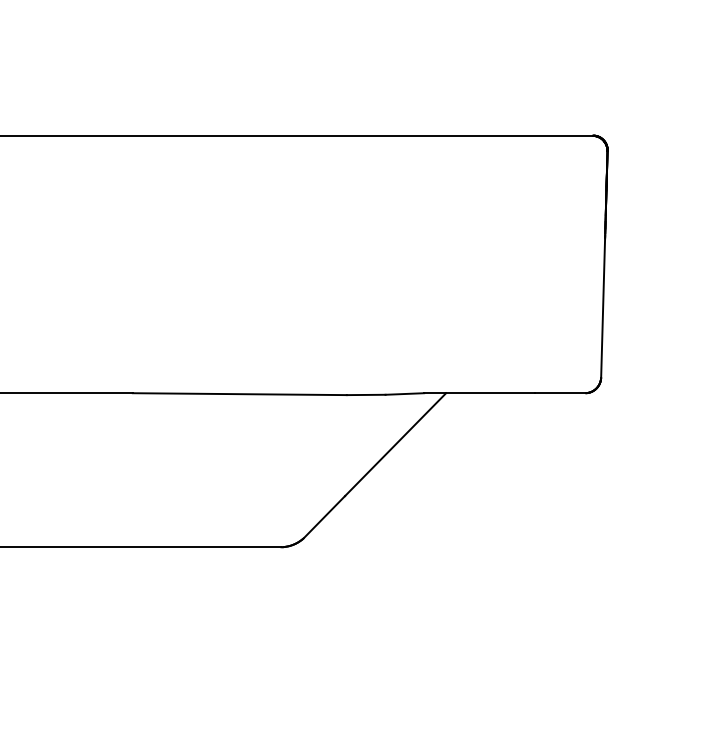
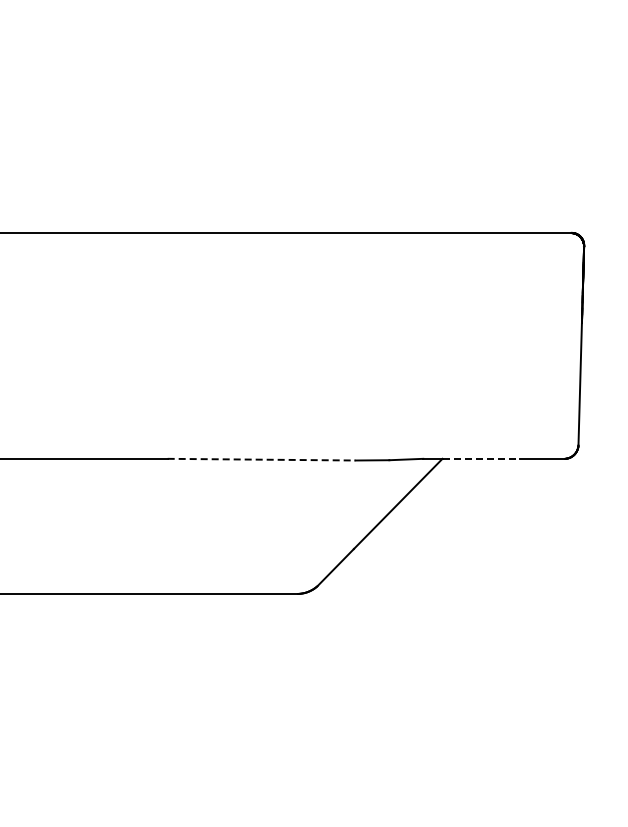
line: (490, 392) -> (481, 458), solid -> dashed
line: (239, 393) -> (261, 459), solid -> dashed

